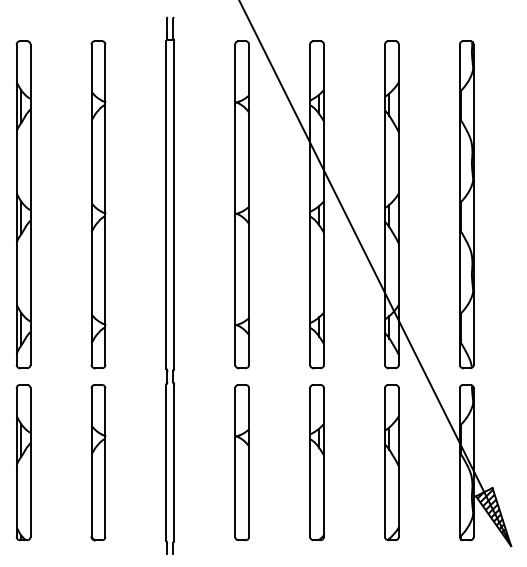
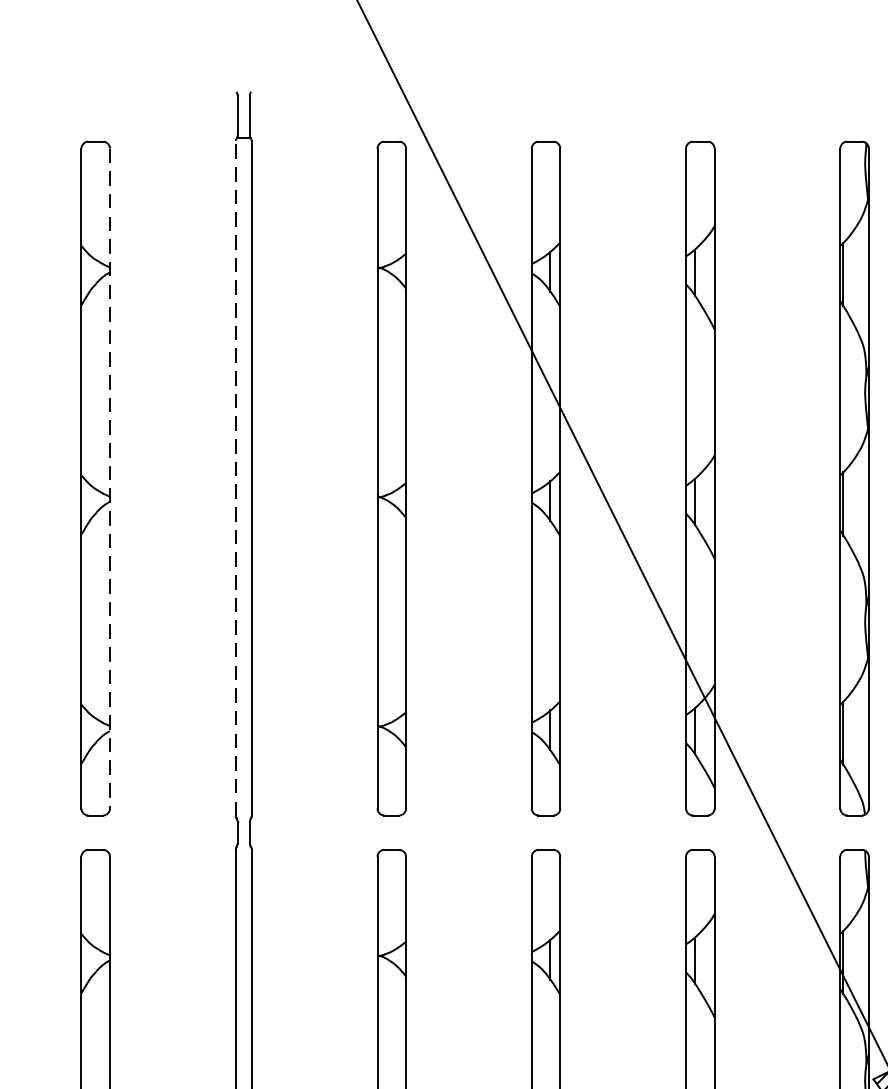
line: (166, 204) -> (235, 478), solid -> dashed
line: (105, 205) -> (110, 480), solid -> dashed

